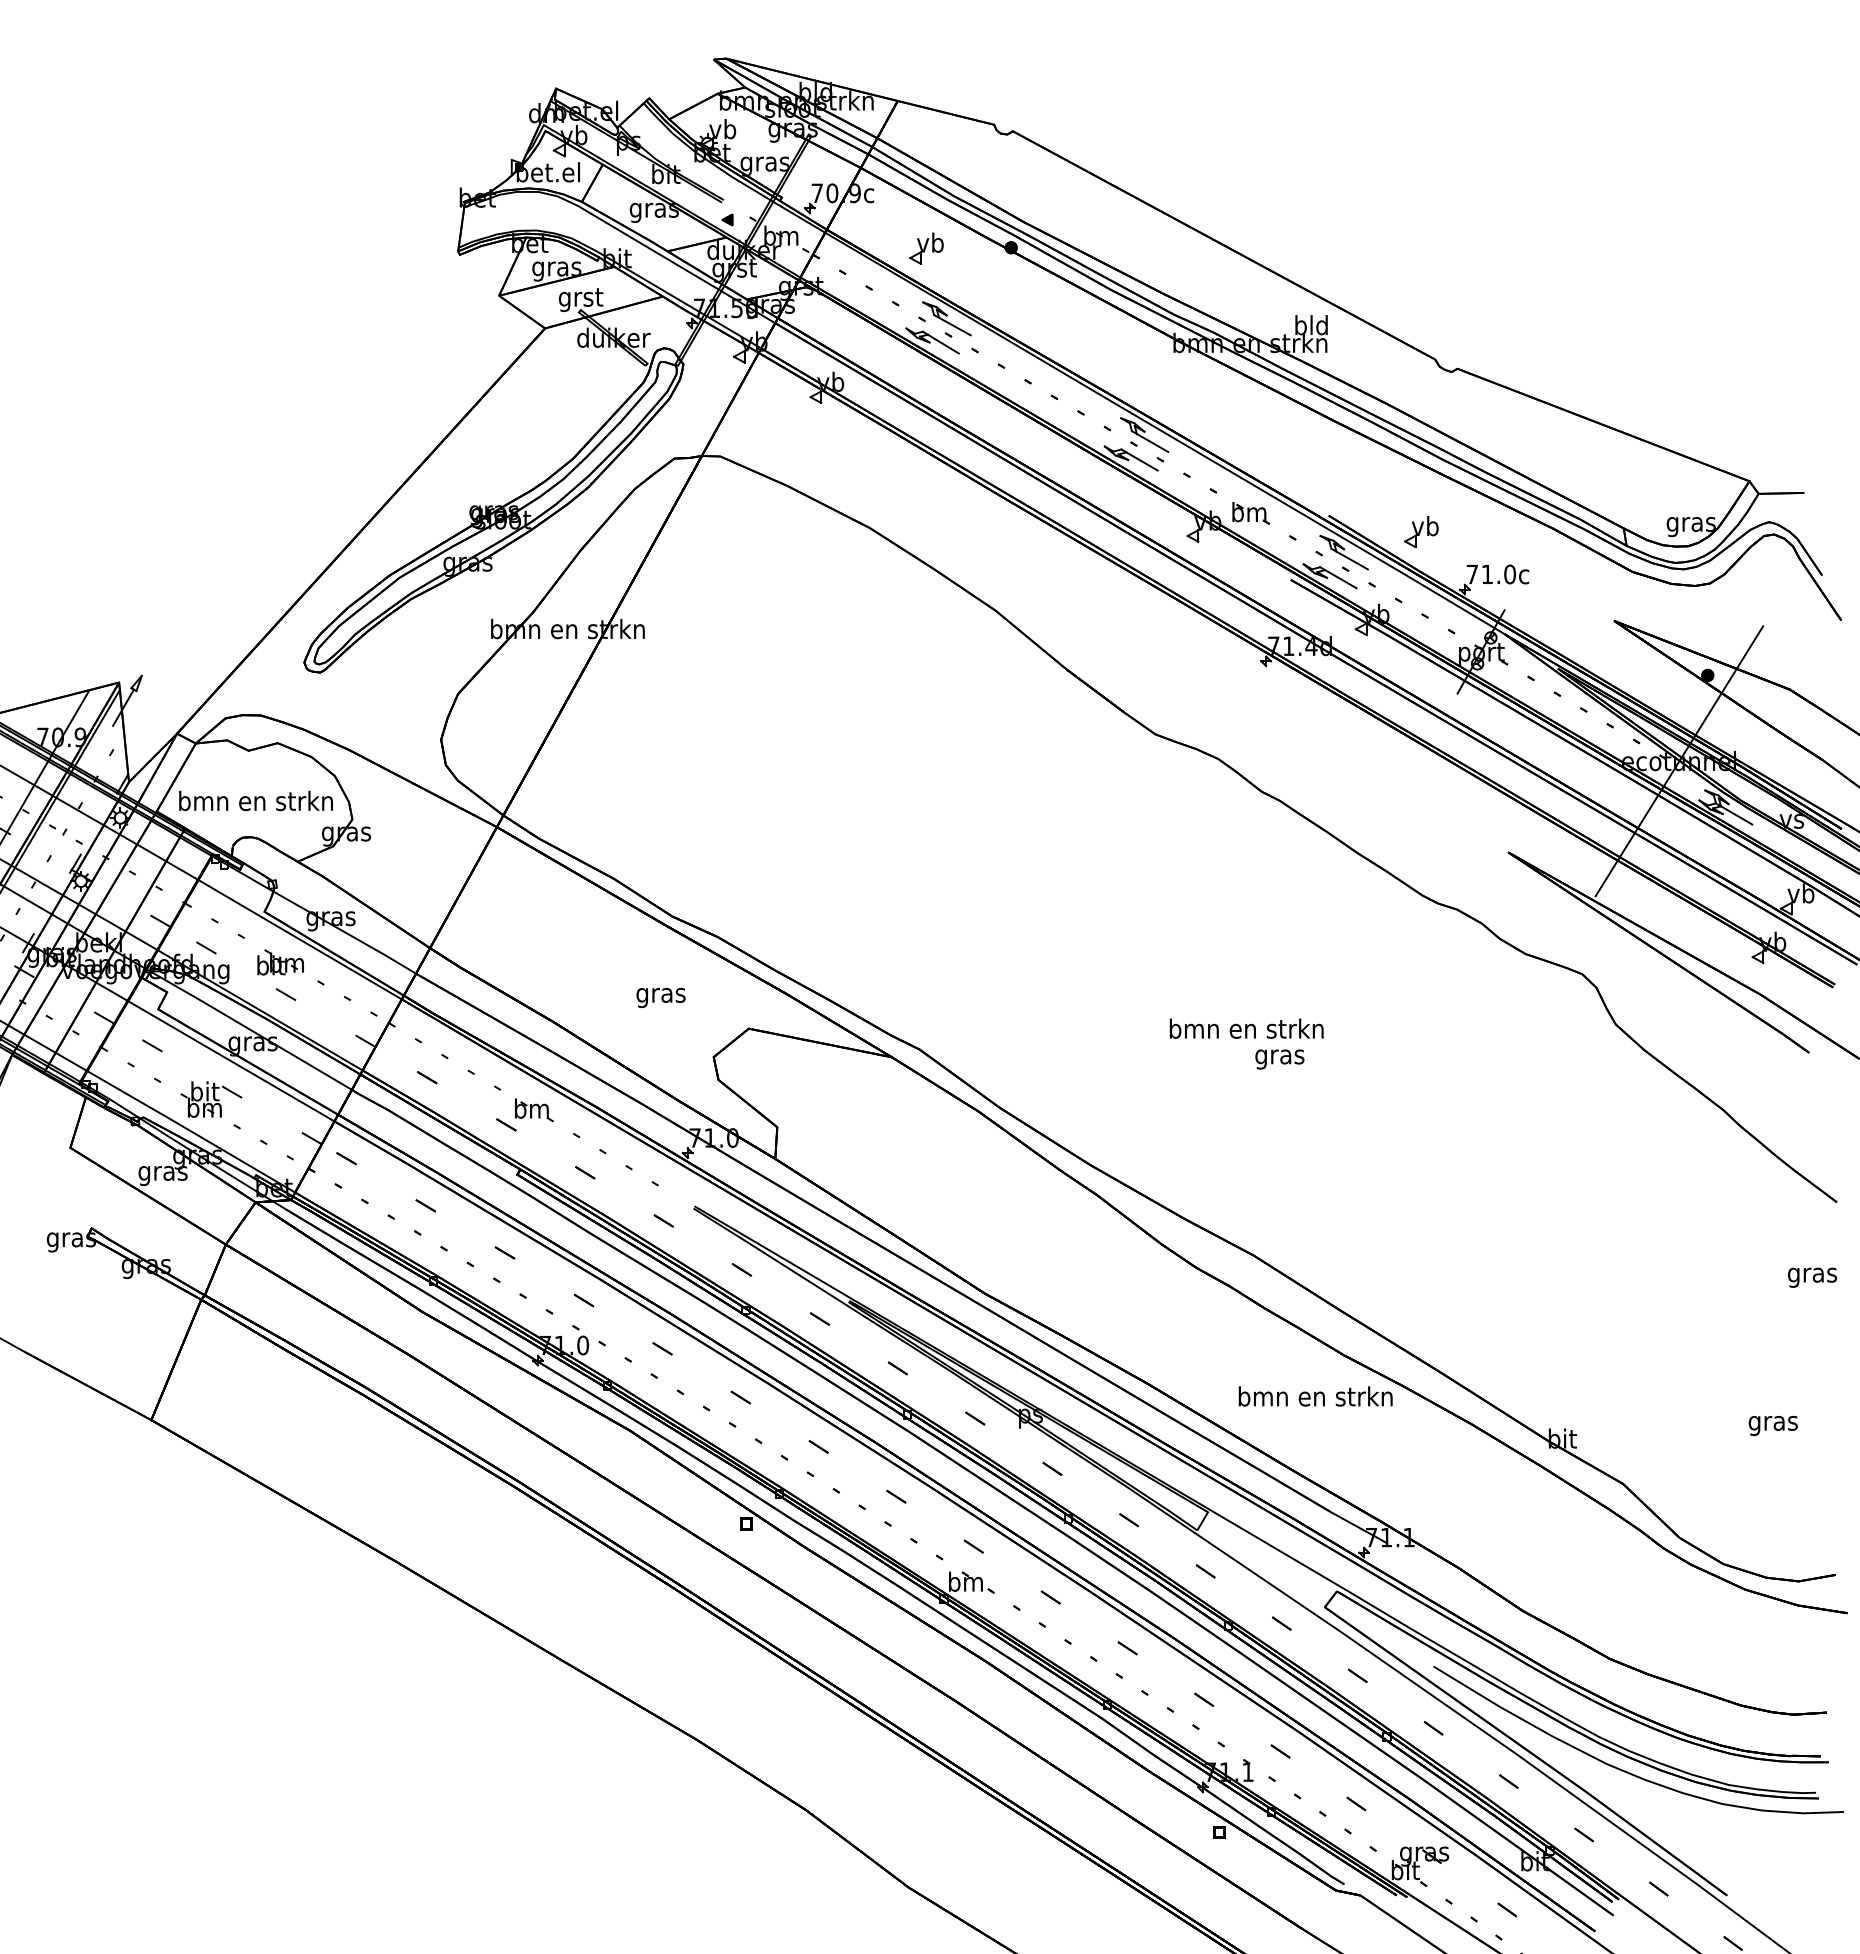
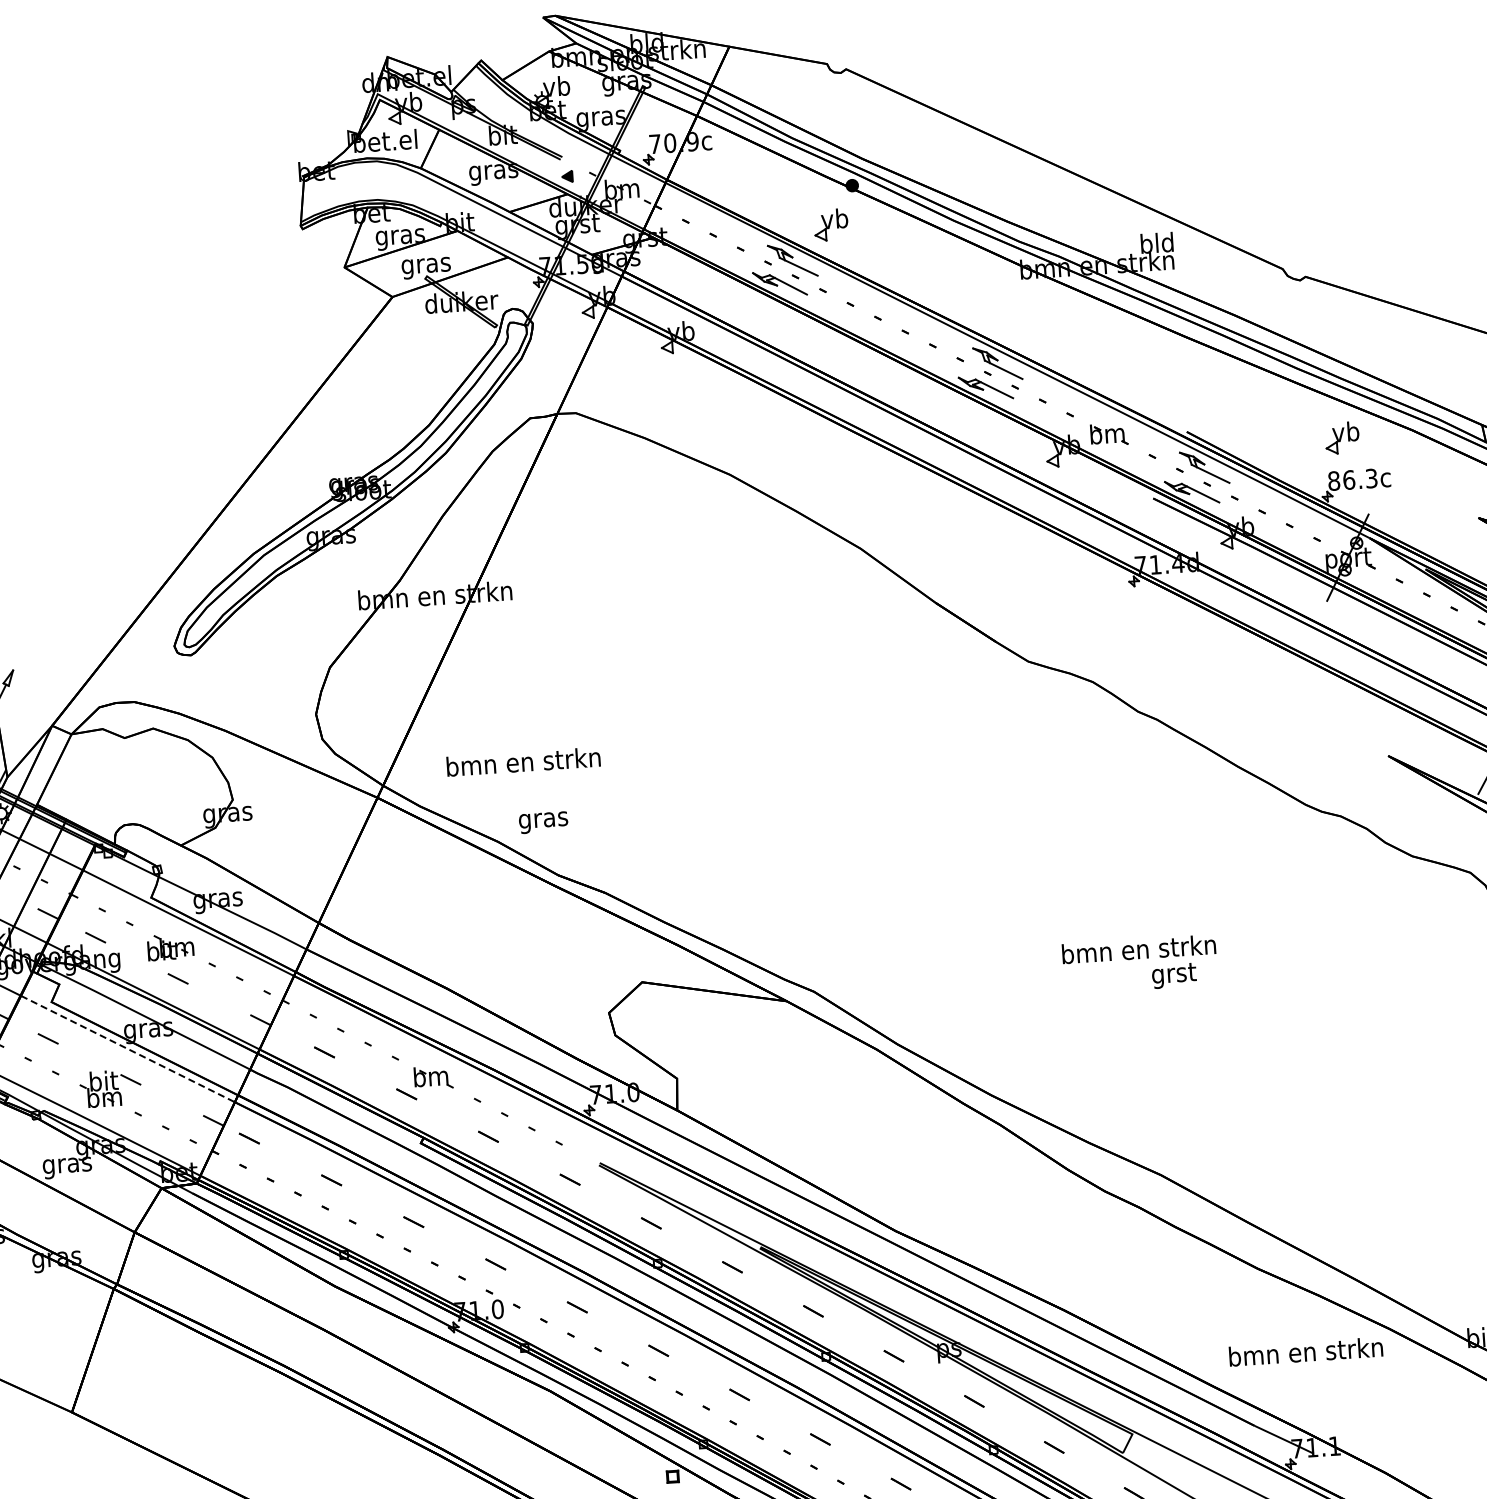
part: (926, 248) -> (831, 224), moved
text: (580, 300) -> (425, 266), grst -> gras
part: (1421, 532) -> (1342, 438), moved
text: (1490, 574) -> (1352, 479), 71.0c -> 86.3c
text: (255, 800) -> (522, 761), moved
text: (660, 997) -> (543, 822), moved
text: (1279, 1057) -> (1173, 975), gras -> grst
line: (231, 1061) -> (128, 1049), solid -> dashed
text: (1315, 1396) -> (1305, 1351), moved

